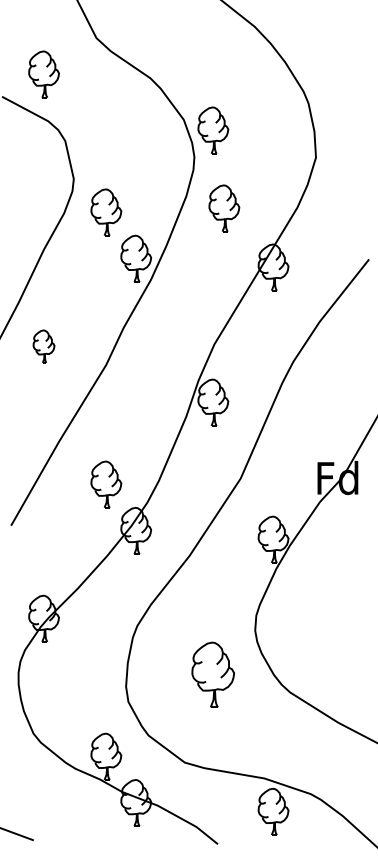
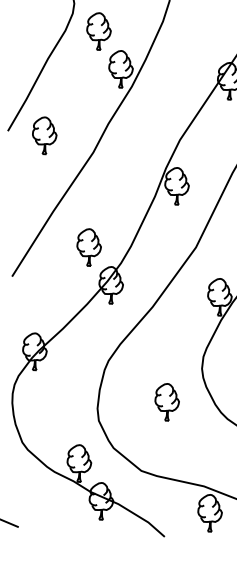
part: (224, 208) -> (192, 32), removed
part: (43, 346) -> (44, 135), size x1.43
part: (213, 674) -> (167, 402), size x0.71

